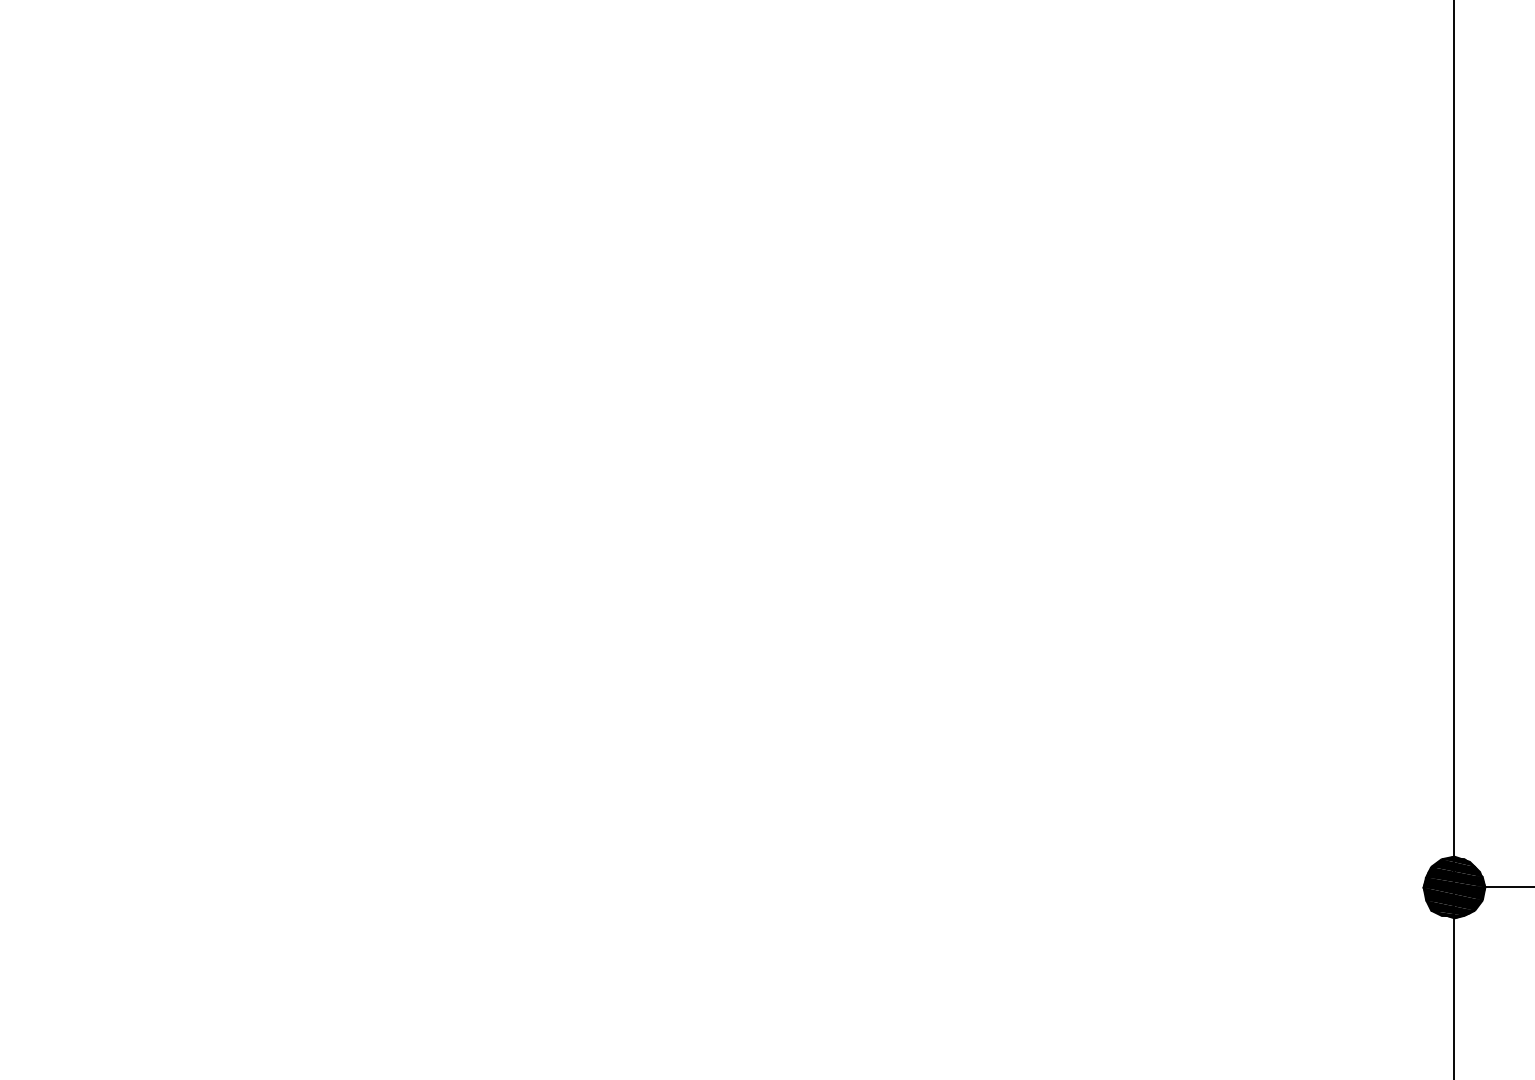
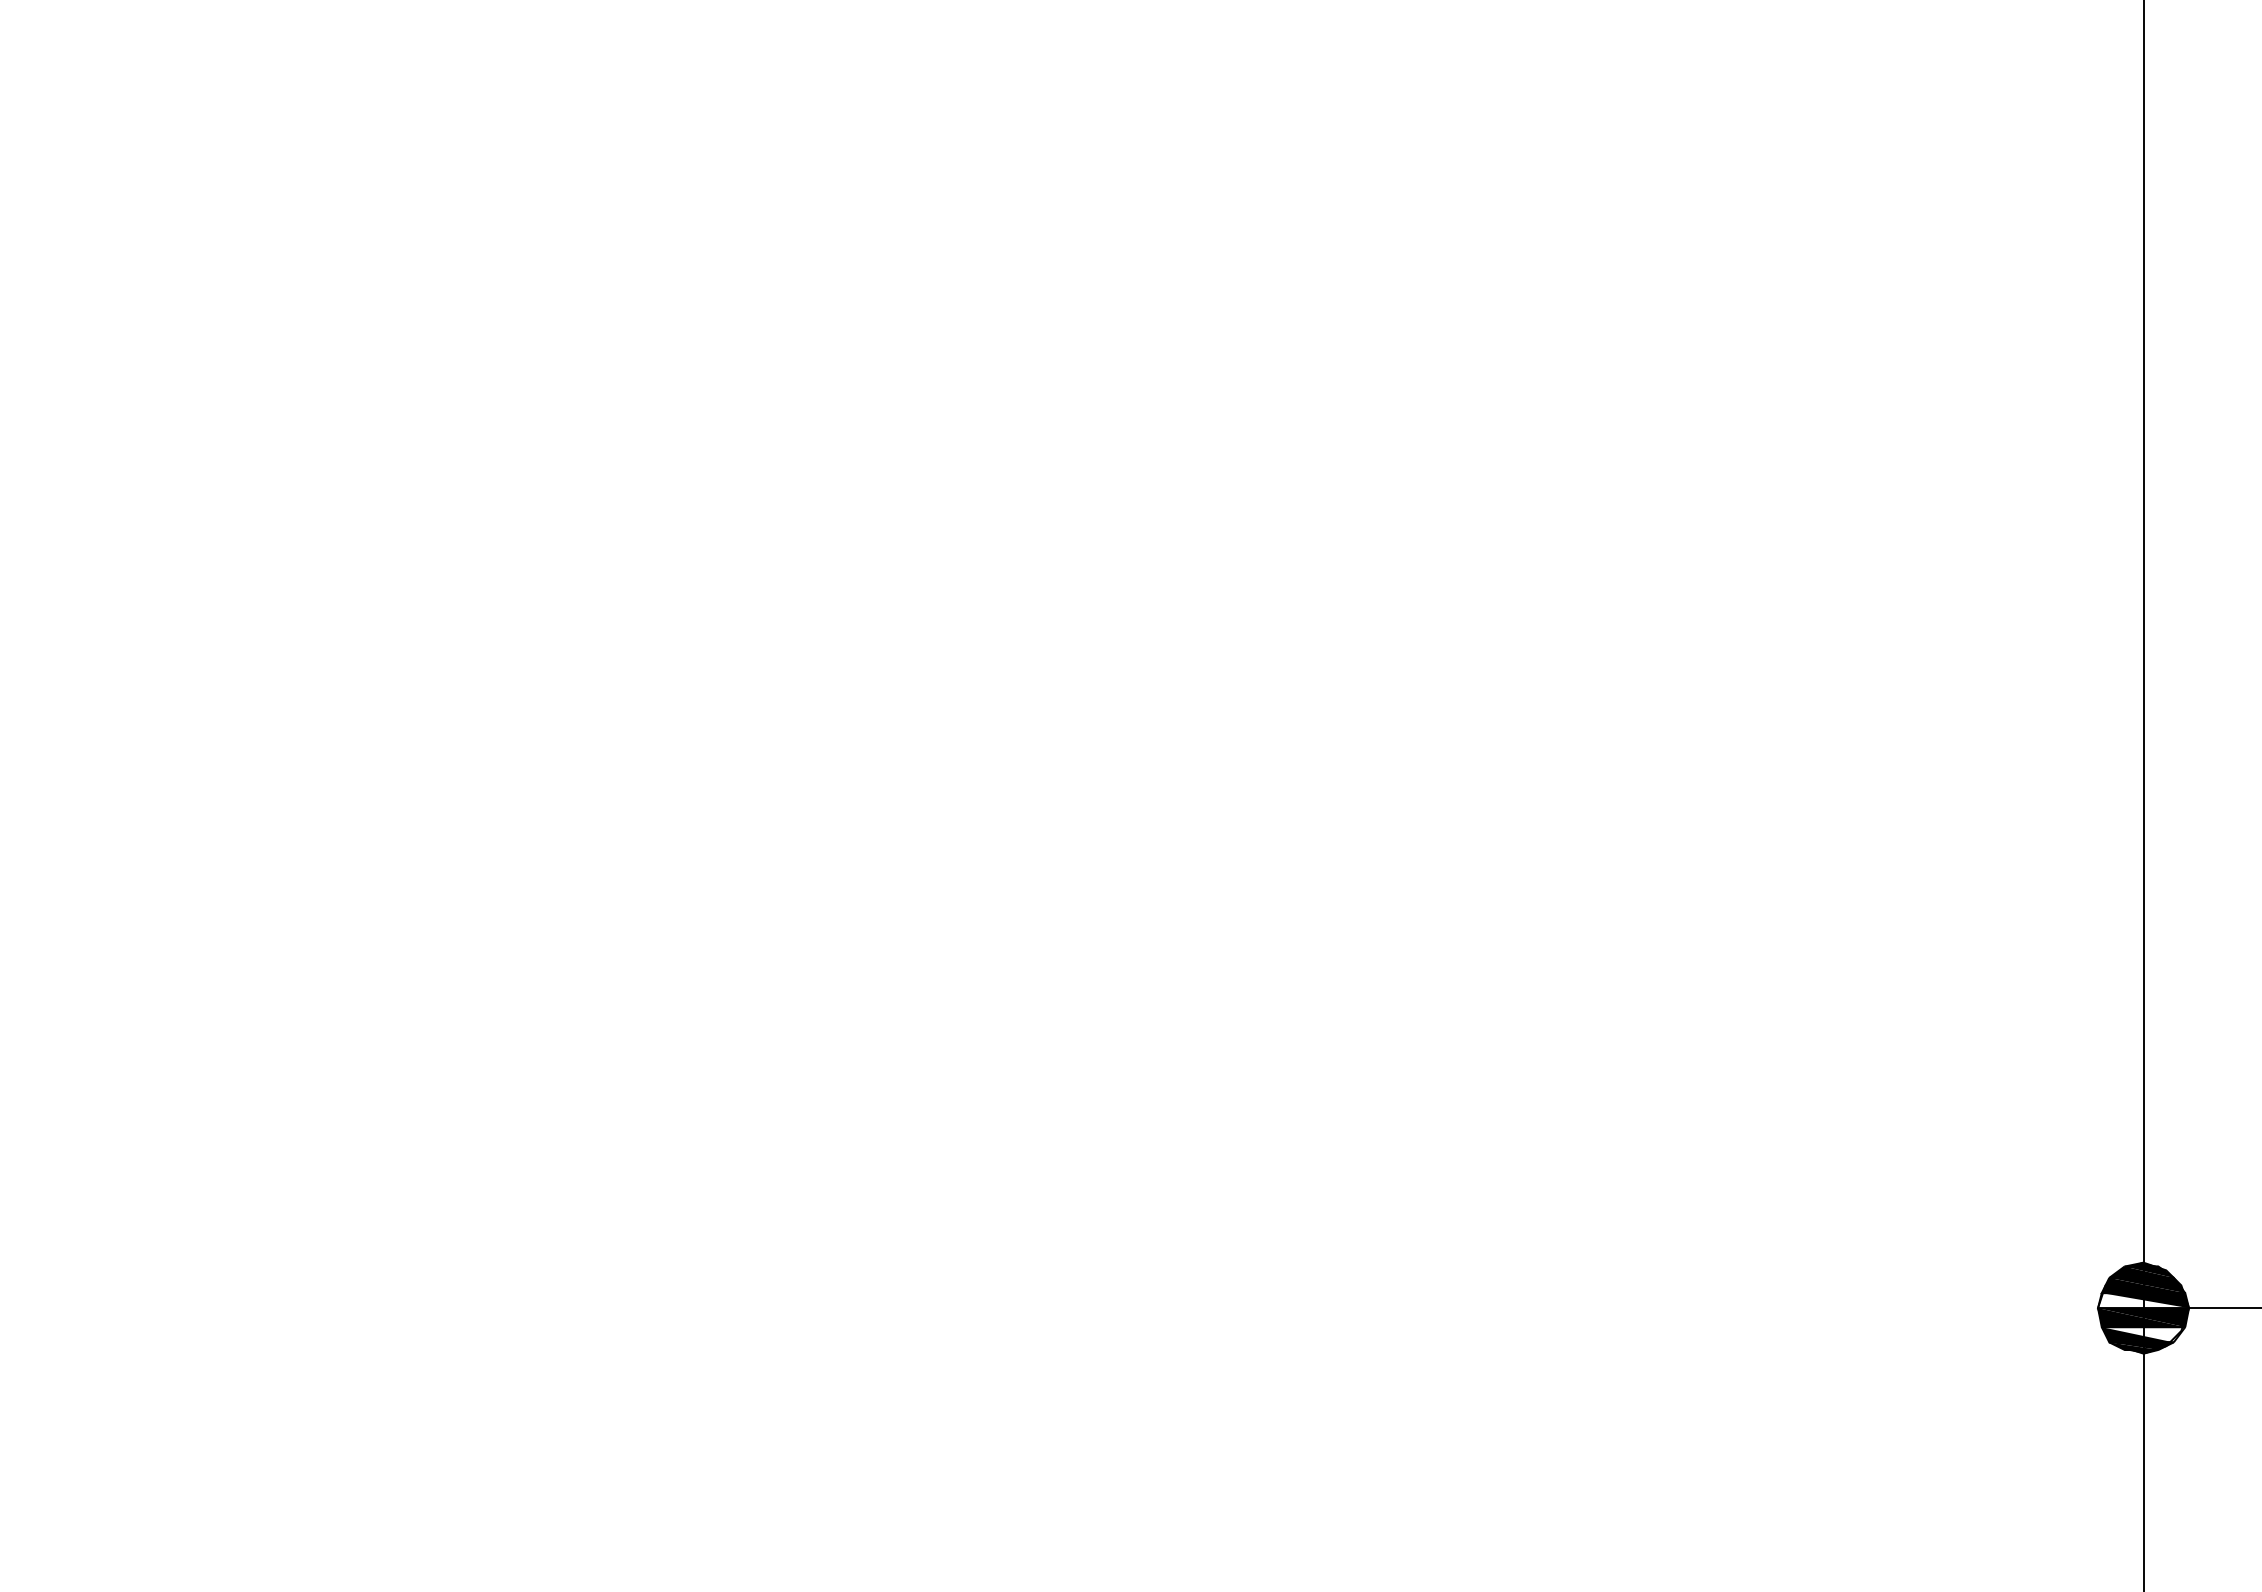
fill: (1454, 882) -> (2143, 1300), removed
fill: (1454, 905) -> (2143, 1334), removed

